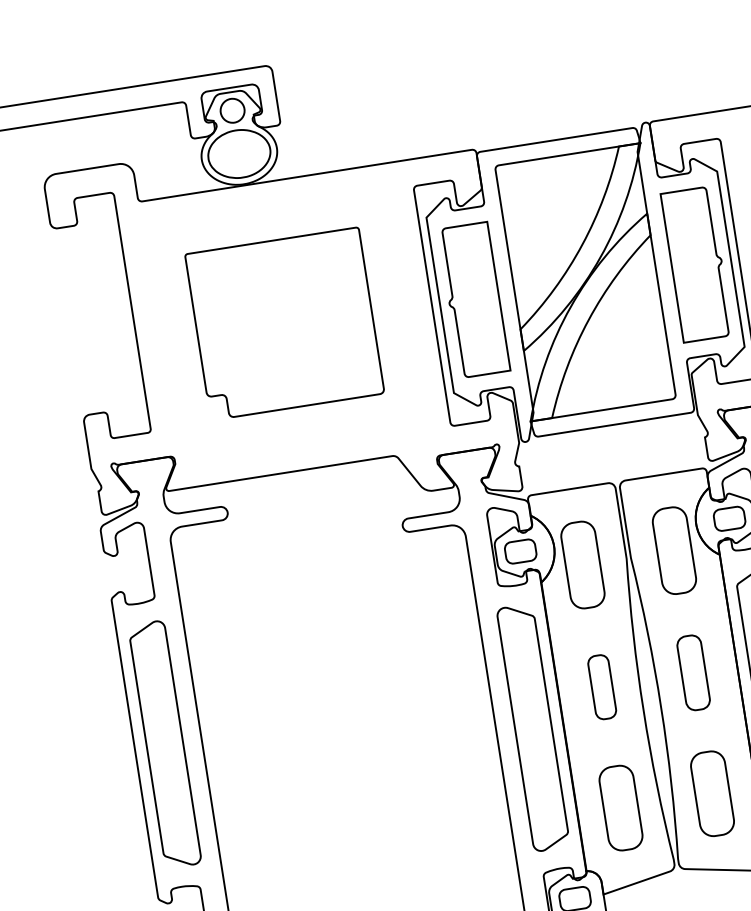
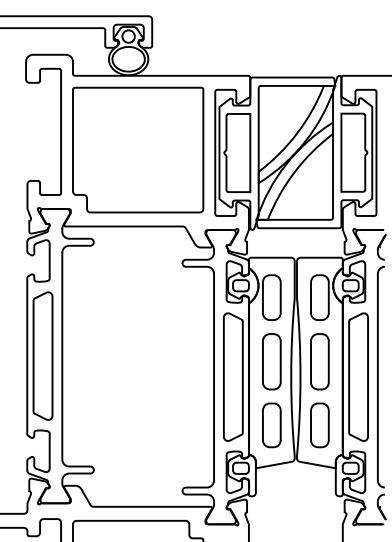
part: (285, 322) -> (138, 149), size x1.43
part: (692, 672) -> (319, 361), size x1.43
part: (601, 686) -> (271, 361), size x1.67

